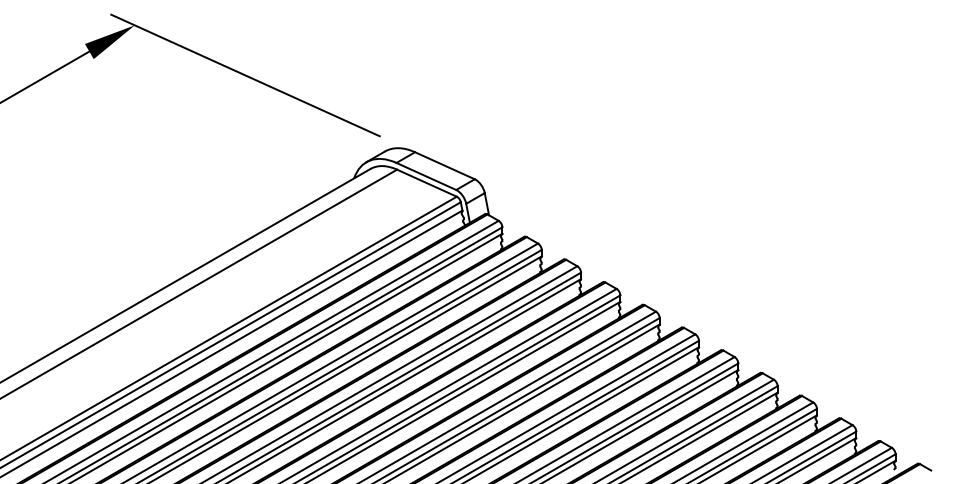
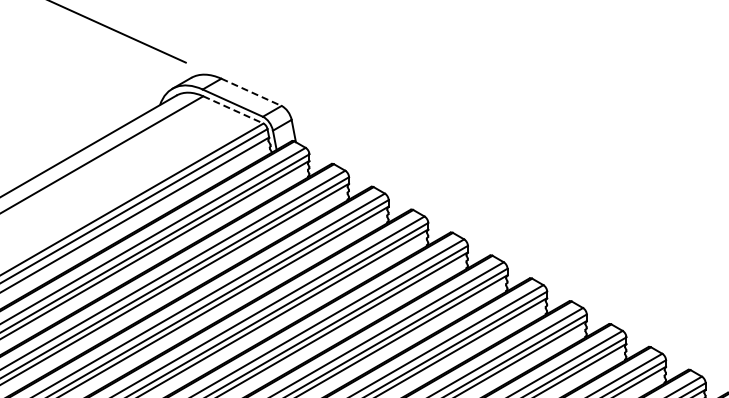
line: (444, 165) -> (251, 92), solid -> dashed
line: (426, 183) -> (232, 110), solid -> dashed

